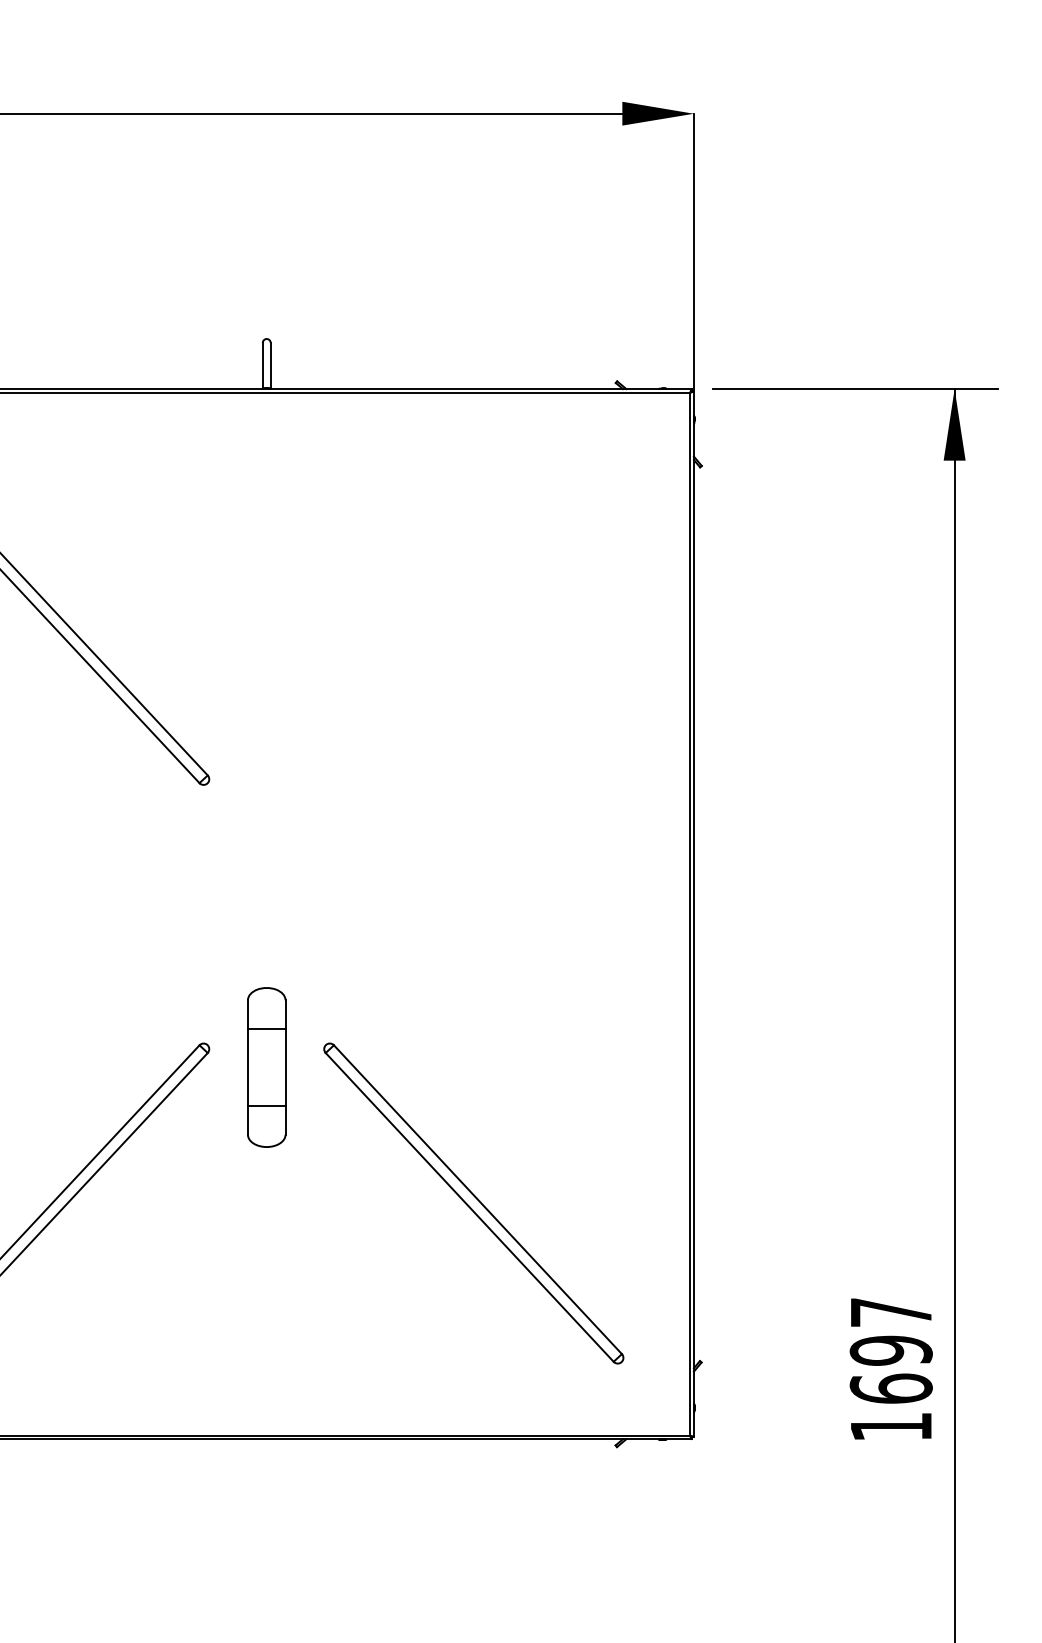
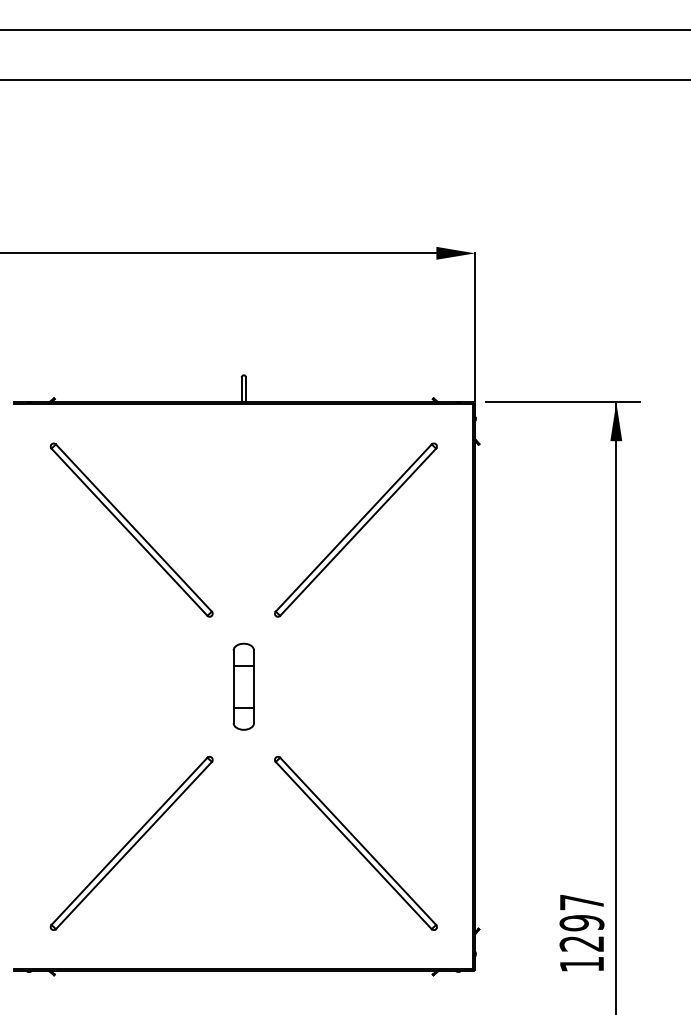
part: (472, 623) -> (355, 529), added
part: (266, 1066) -> (243, 686), moved
text: (890, 1388) -> (581, 943), 1697 -> 1297

